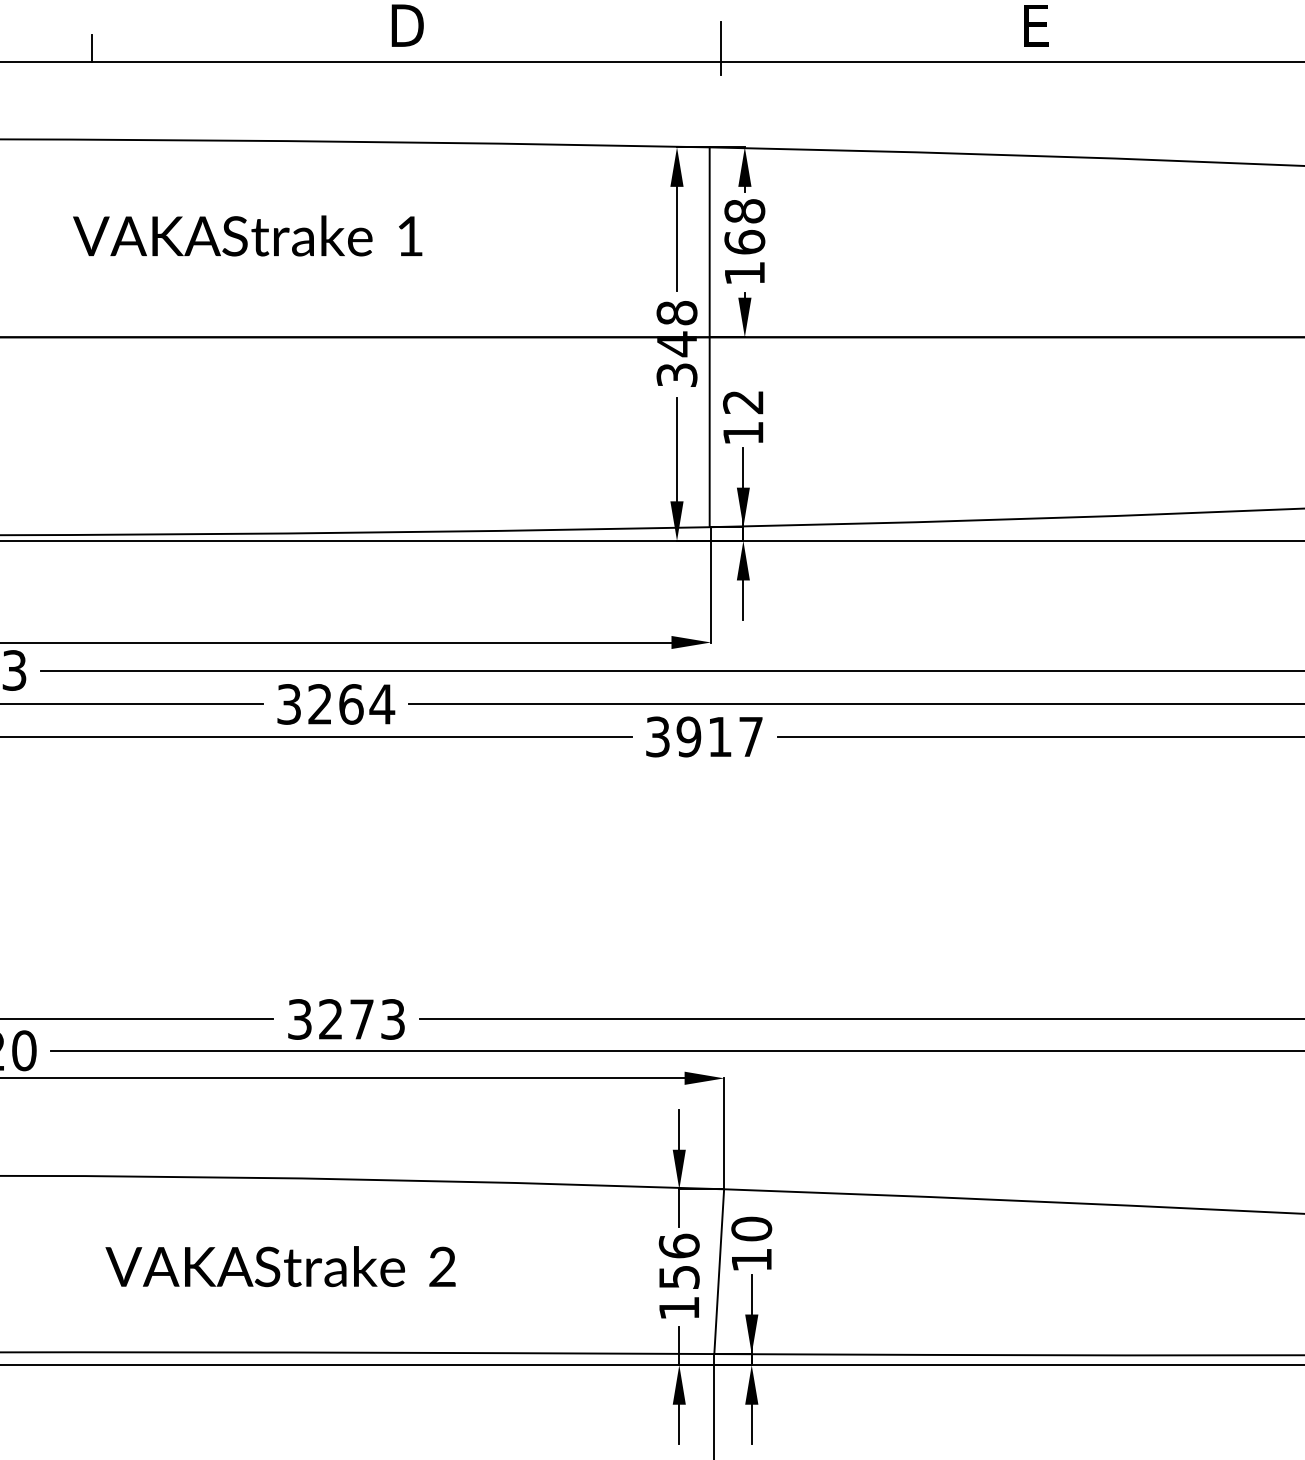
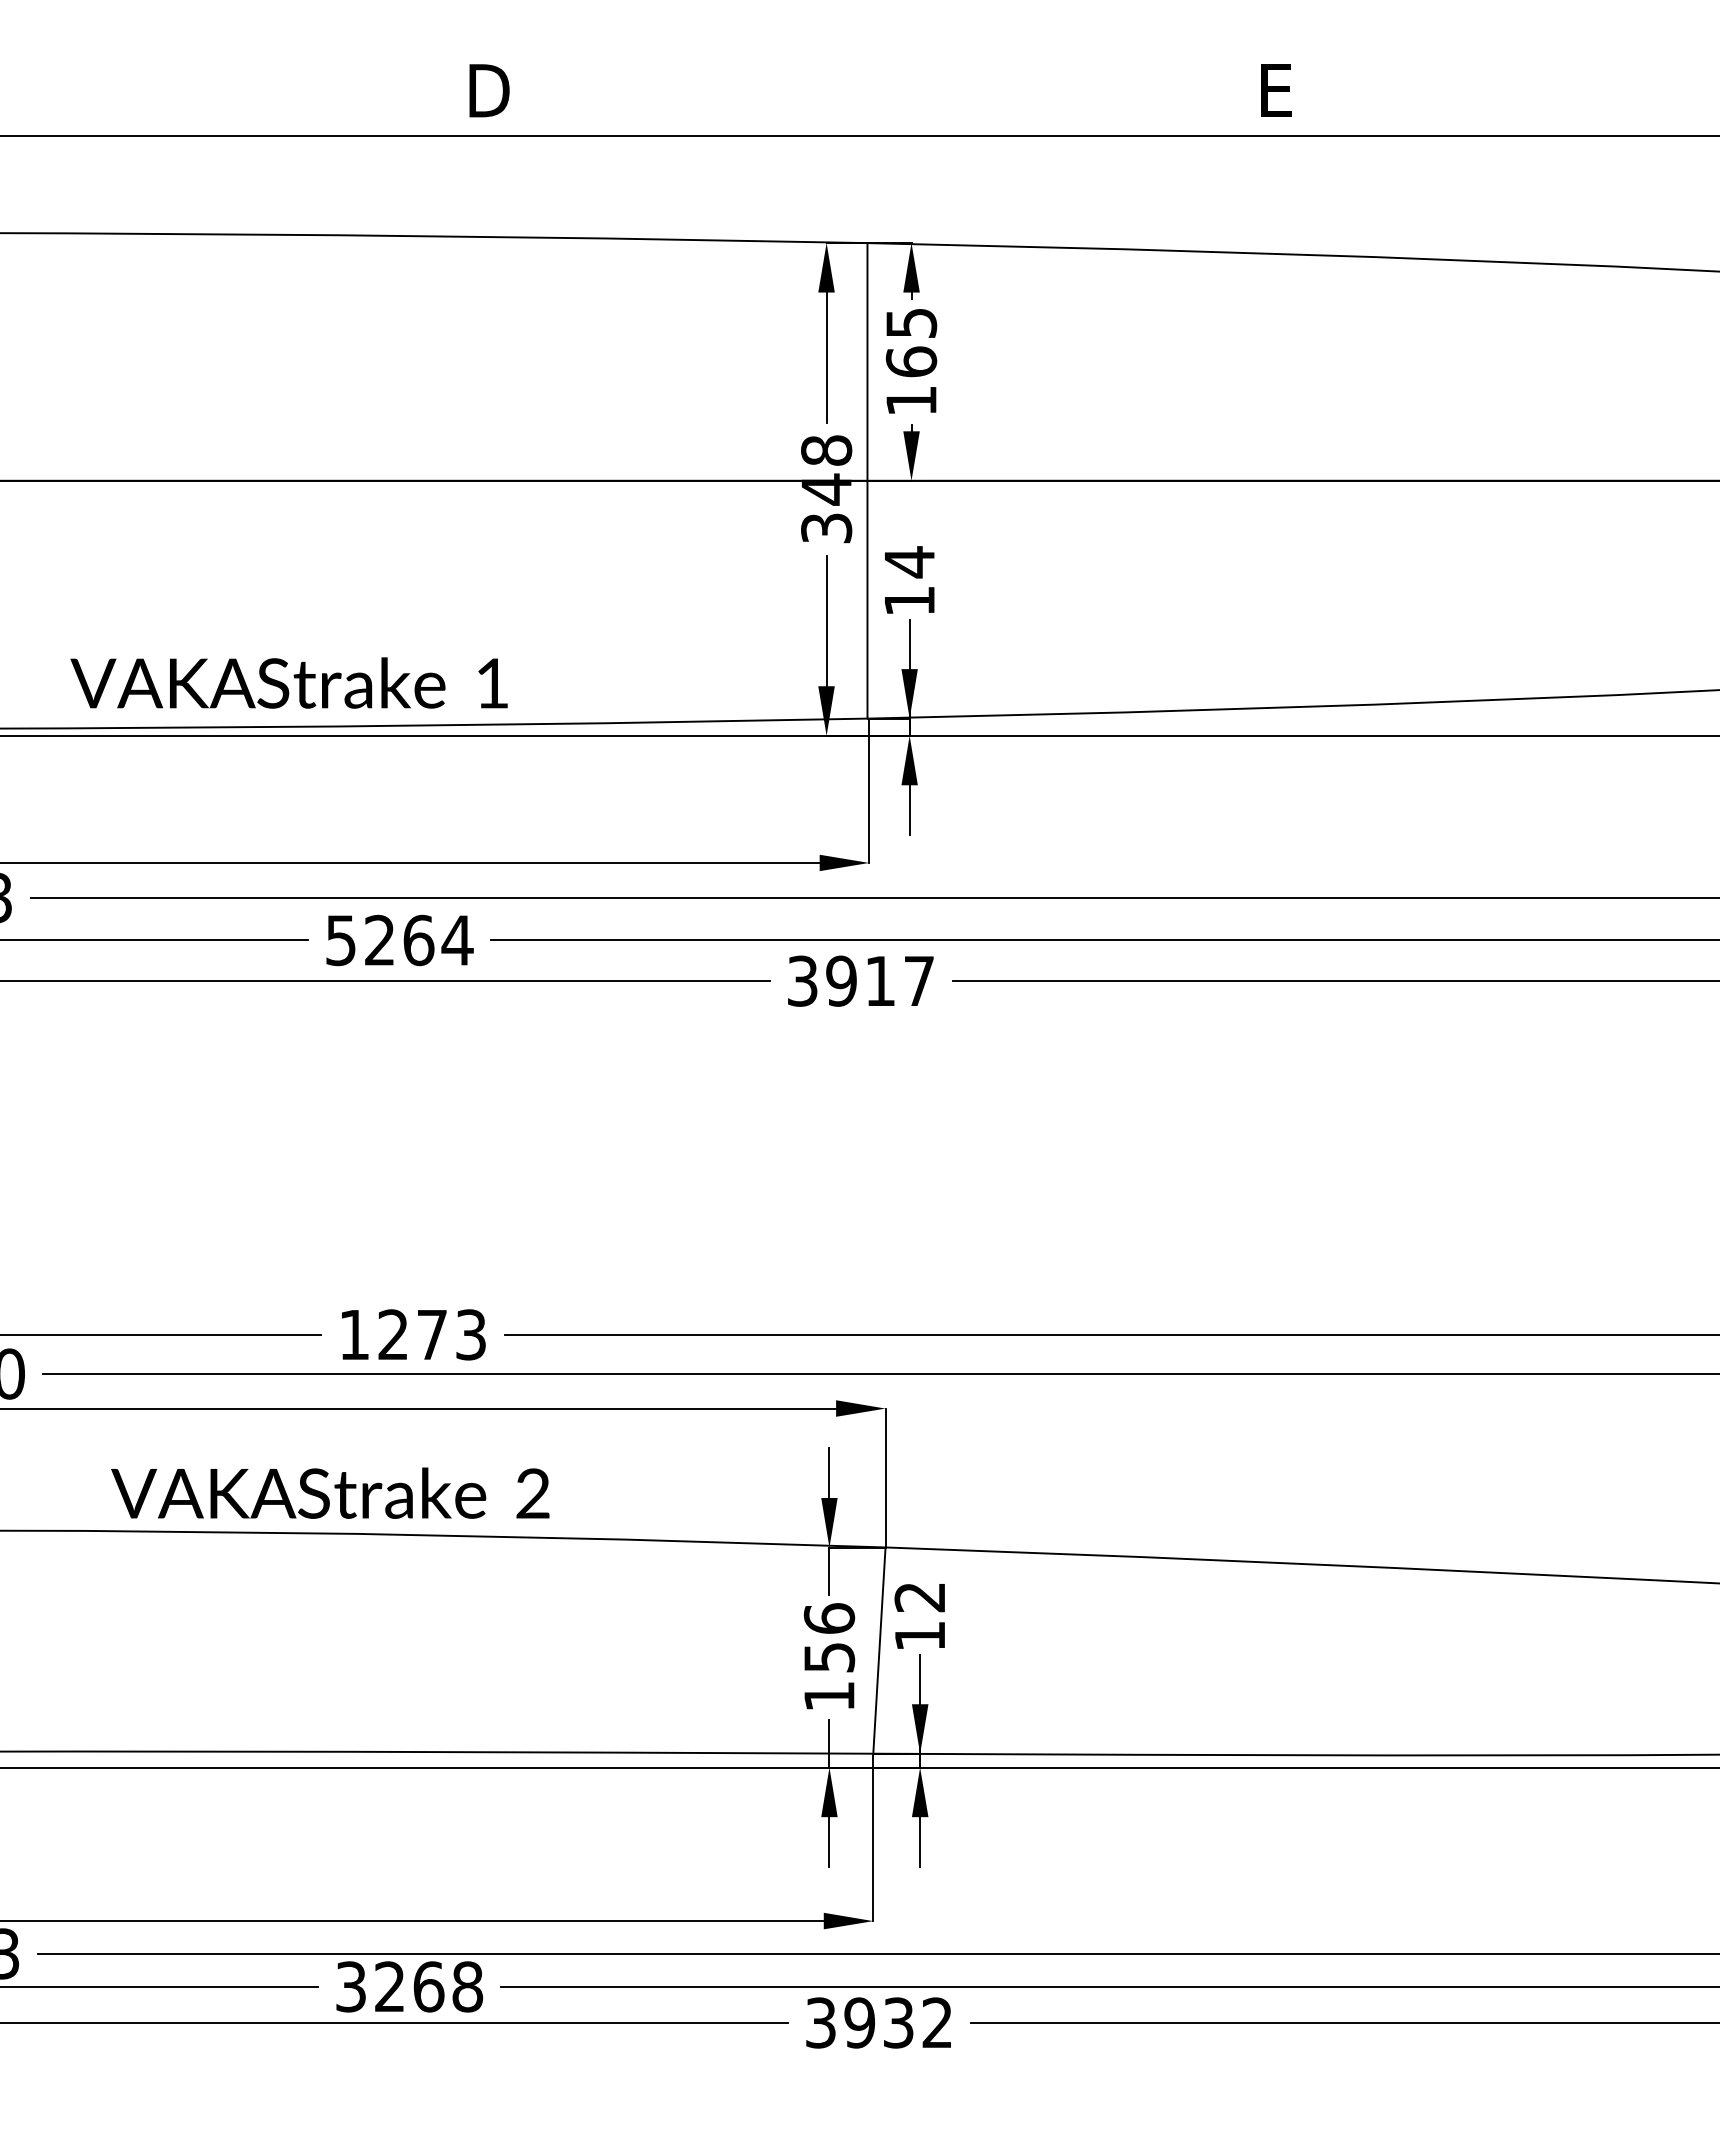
line: (92, 47) -> (94, 118), removed
line: (720, 48) -> (881, 119), removed
text: (744, 210) -> (911, 322), 168 -> 165
text: (247, 235) -> (288, 682), moved
text: (743, 402) -> (909, 562), 12 -> 14
text: (289, 703) -> (341, 939), 3264 -> 5264
text: (299, 1019) -> (354, 1334), 3273 -> 1273
text: (751, 1228) -> (919, 1596), 10 -> 12
text: (280, 1266) -> (330, 1492), moved

